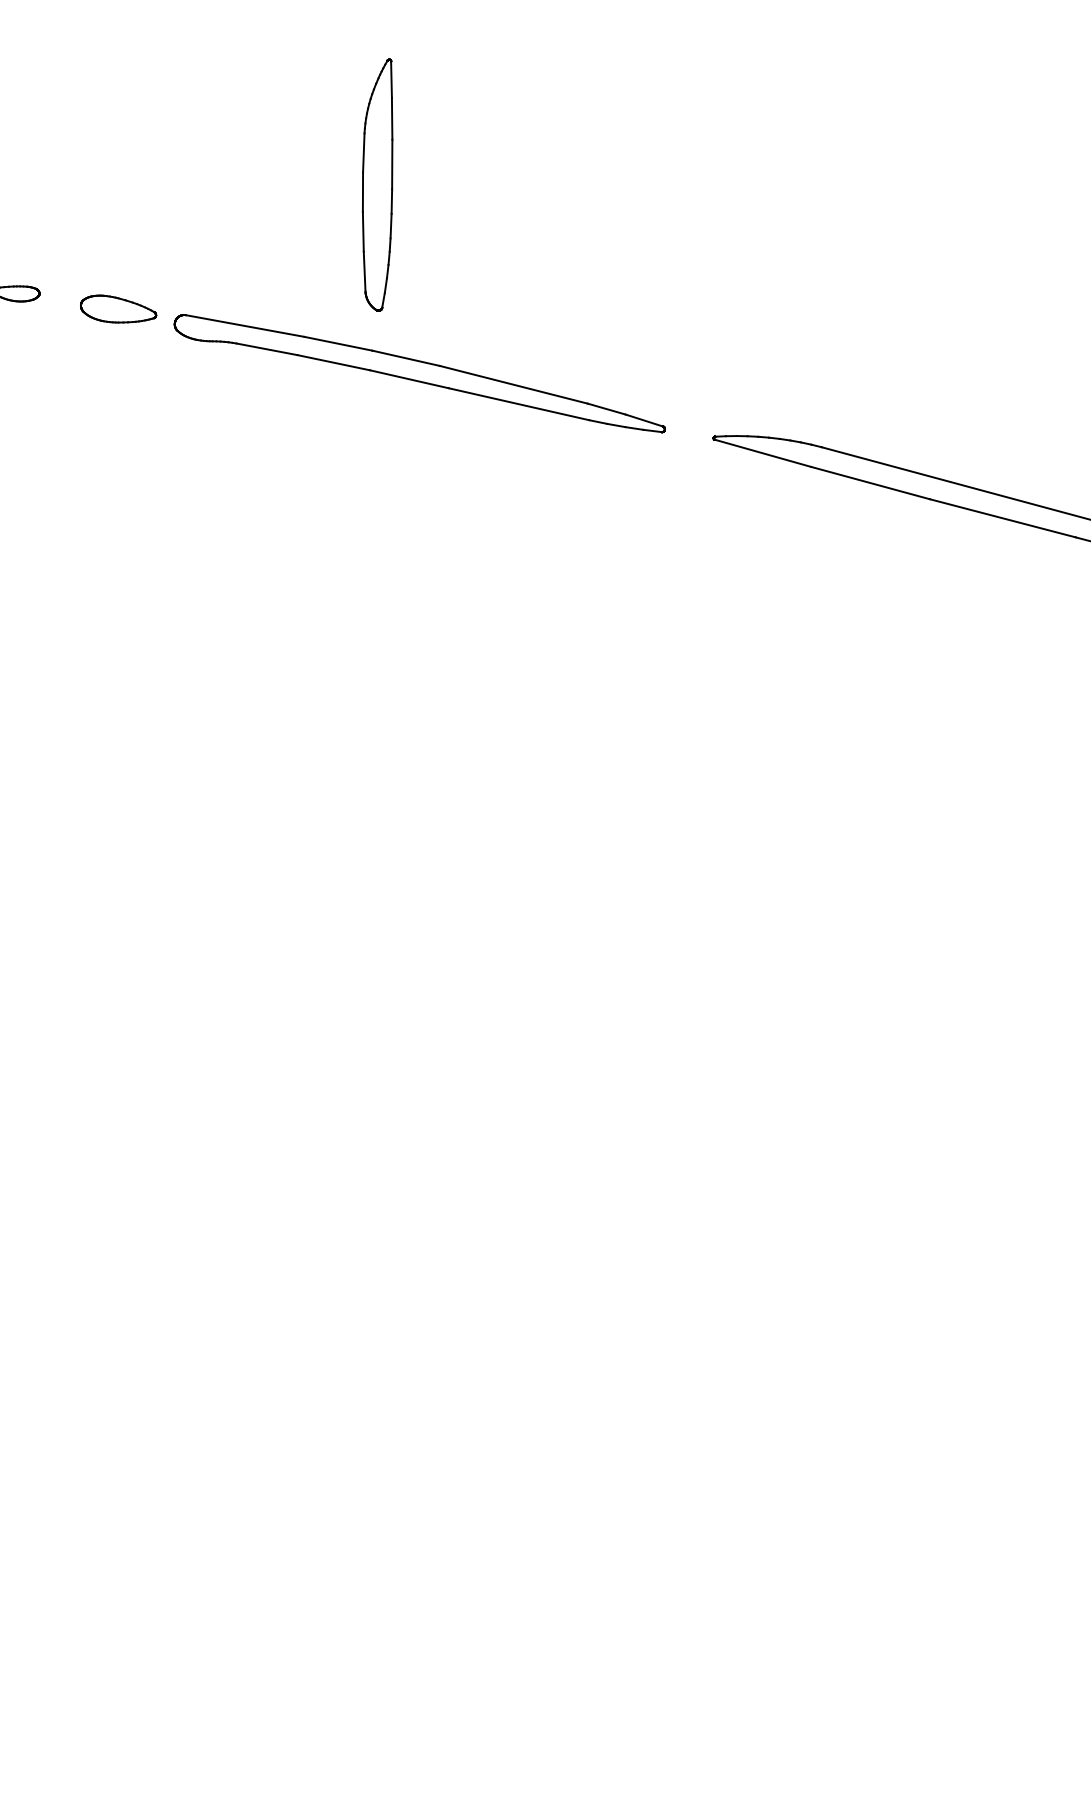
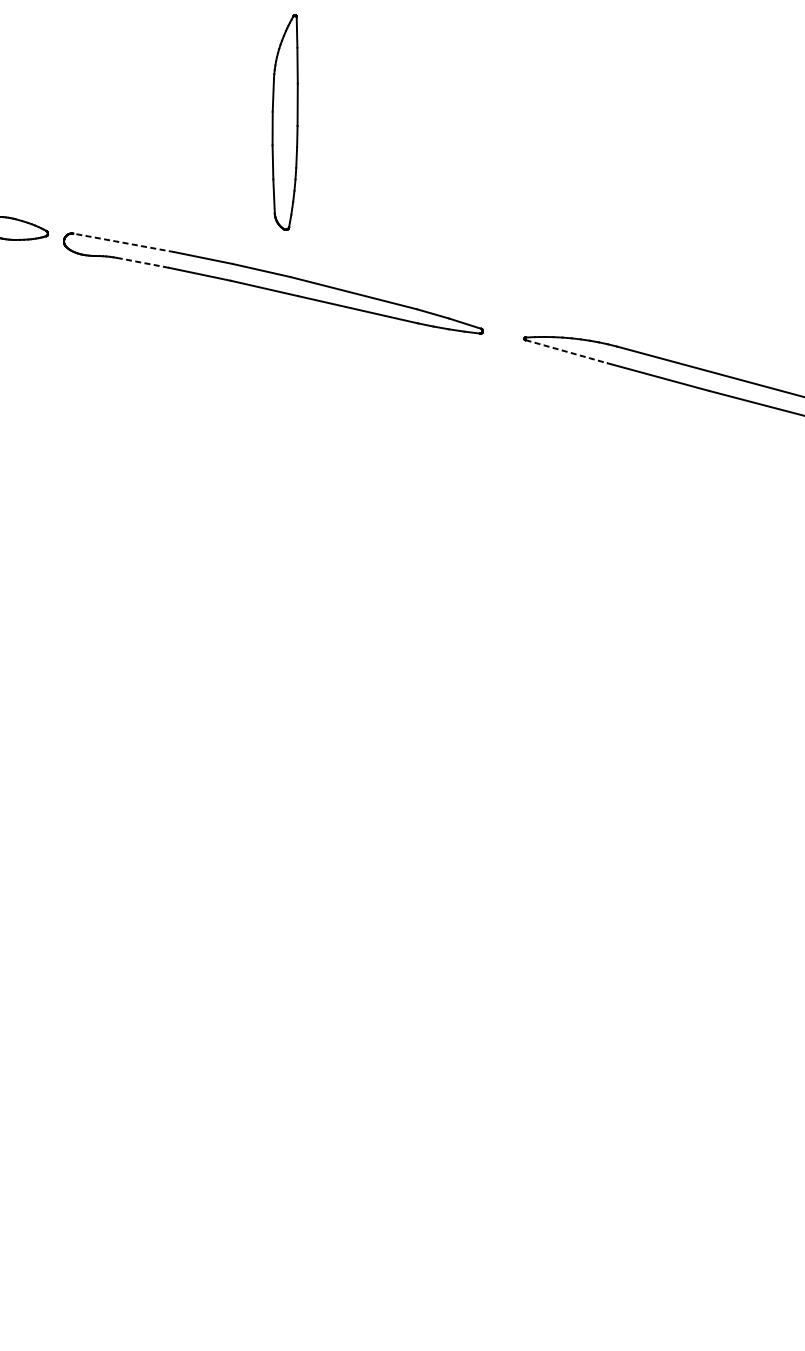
part: (377, 184) -> (285, 121), moved
line: (244, 325) -> (123, 242), solid -> dashed
line: (267, 349) -> (143, 262), solid -> dashed
line: (763, 453) -> (567, 351), solid -> dashed

